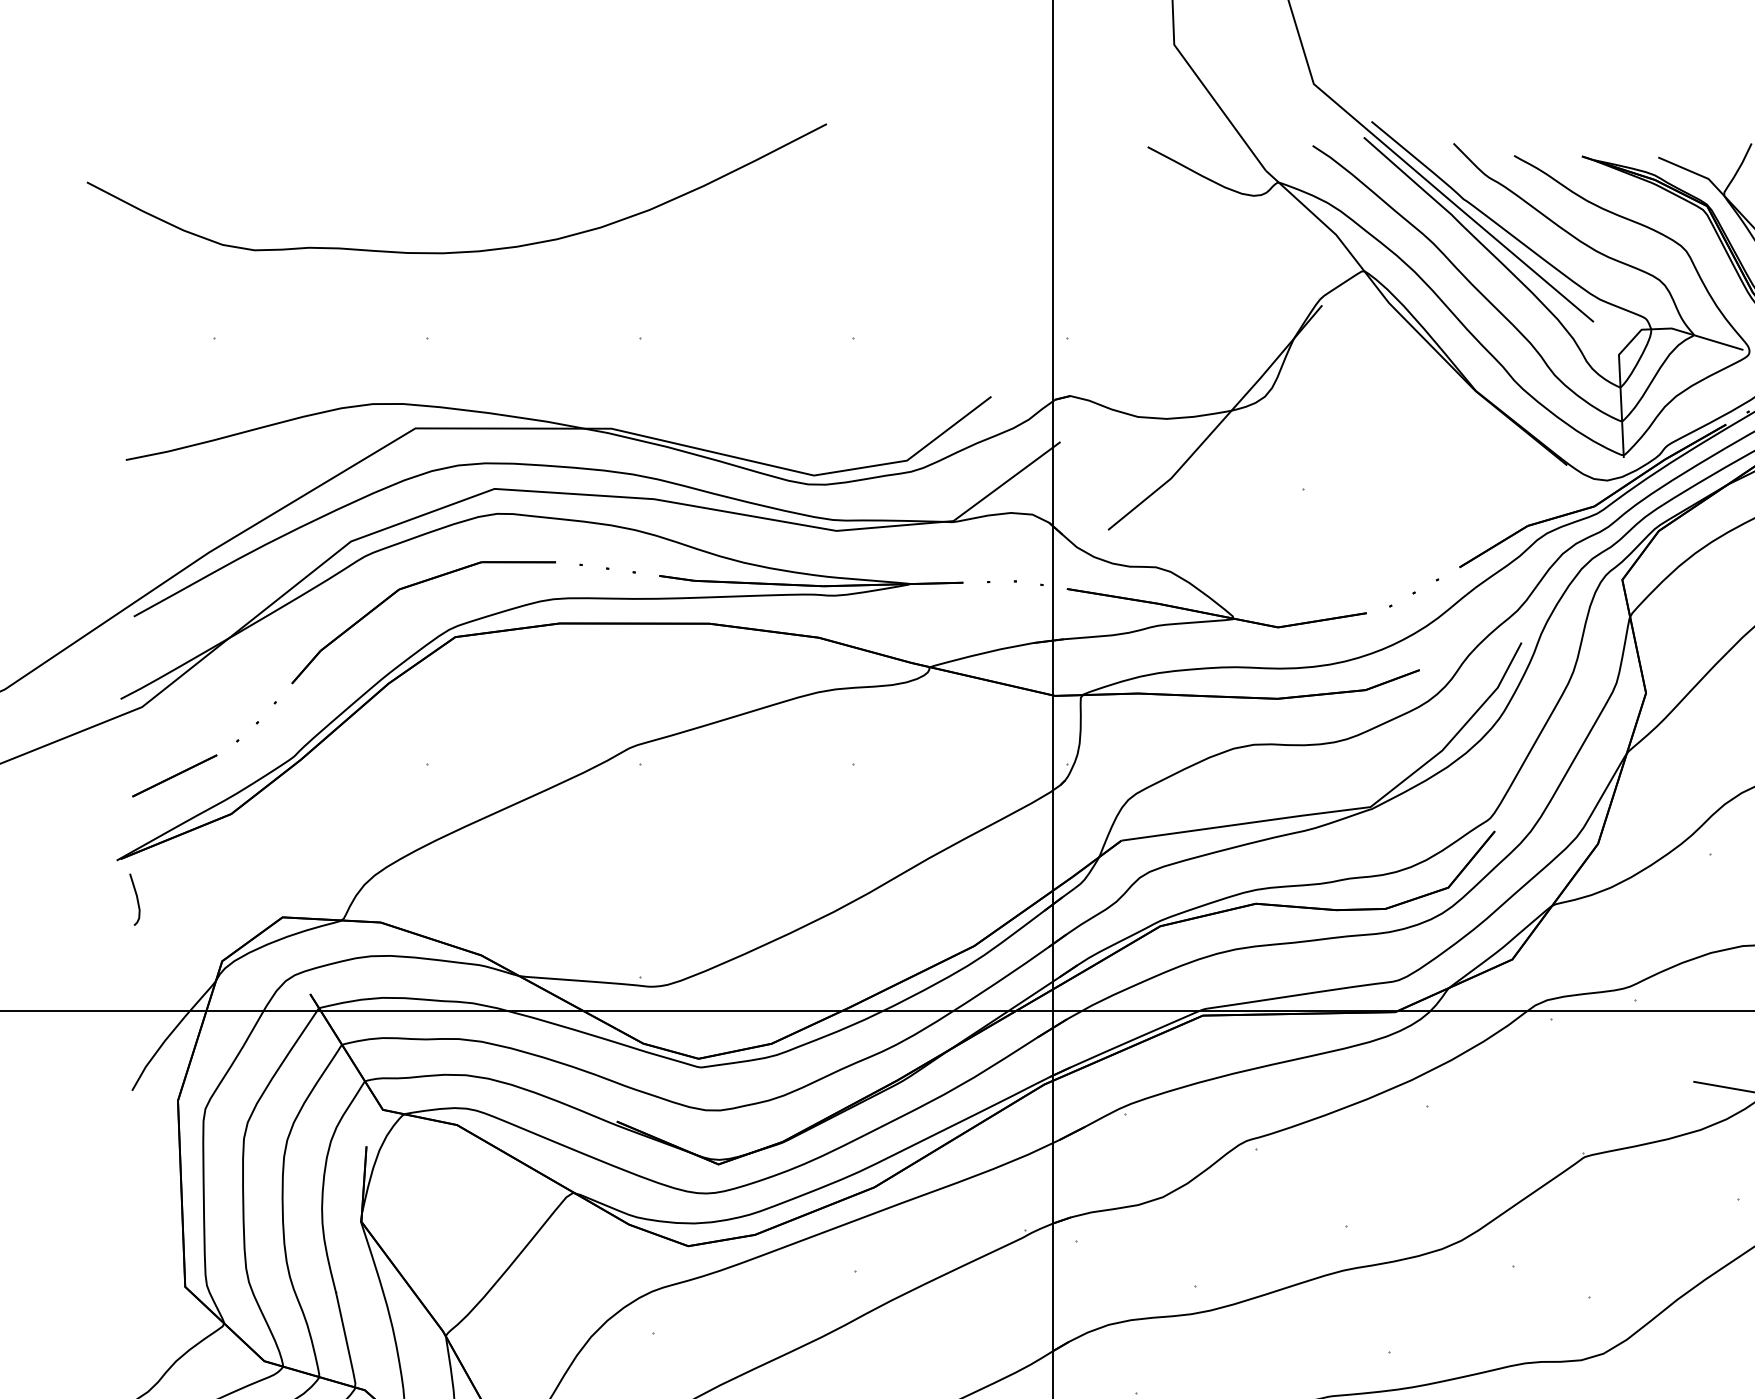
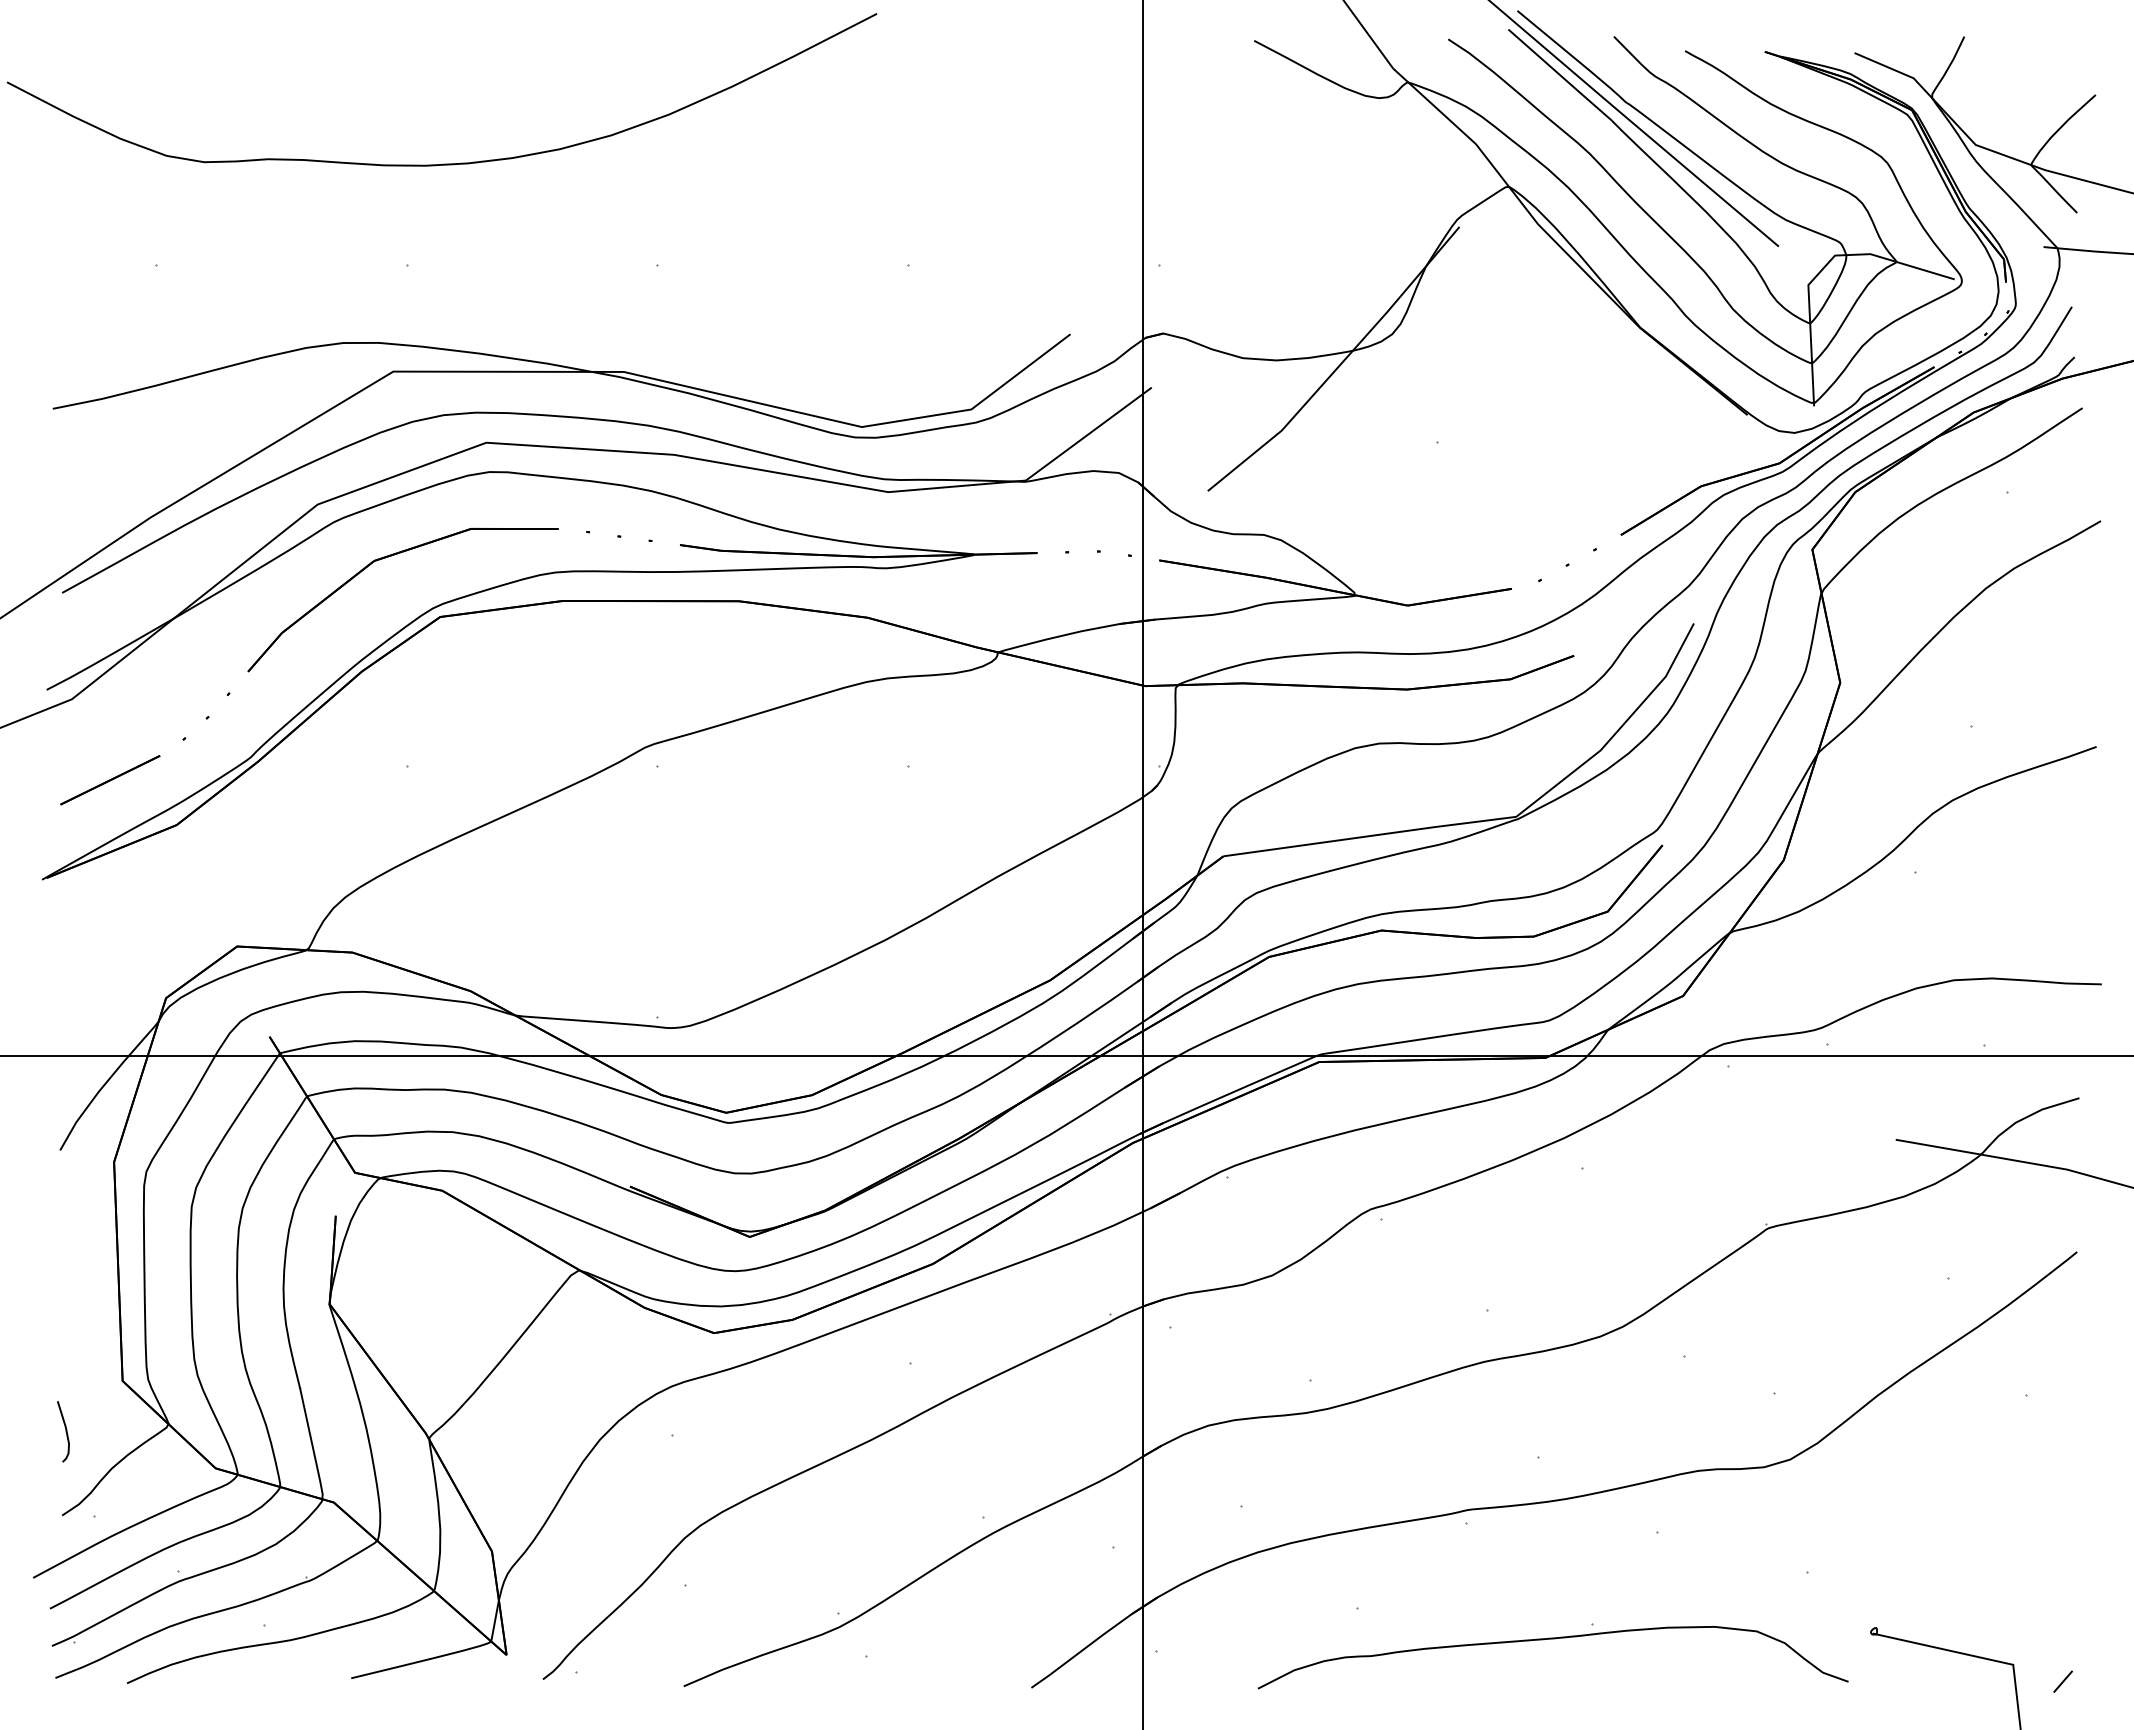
curve: (136, 899) -> (65, 1431), moved

